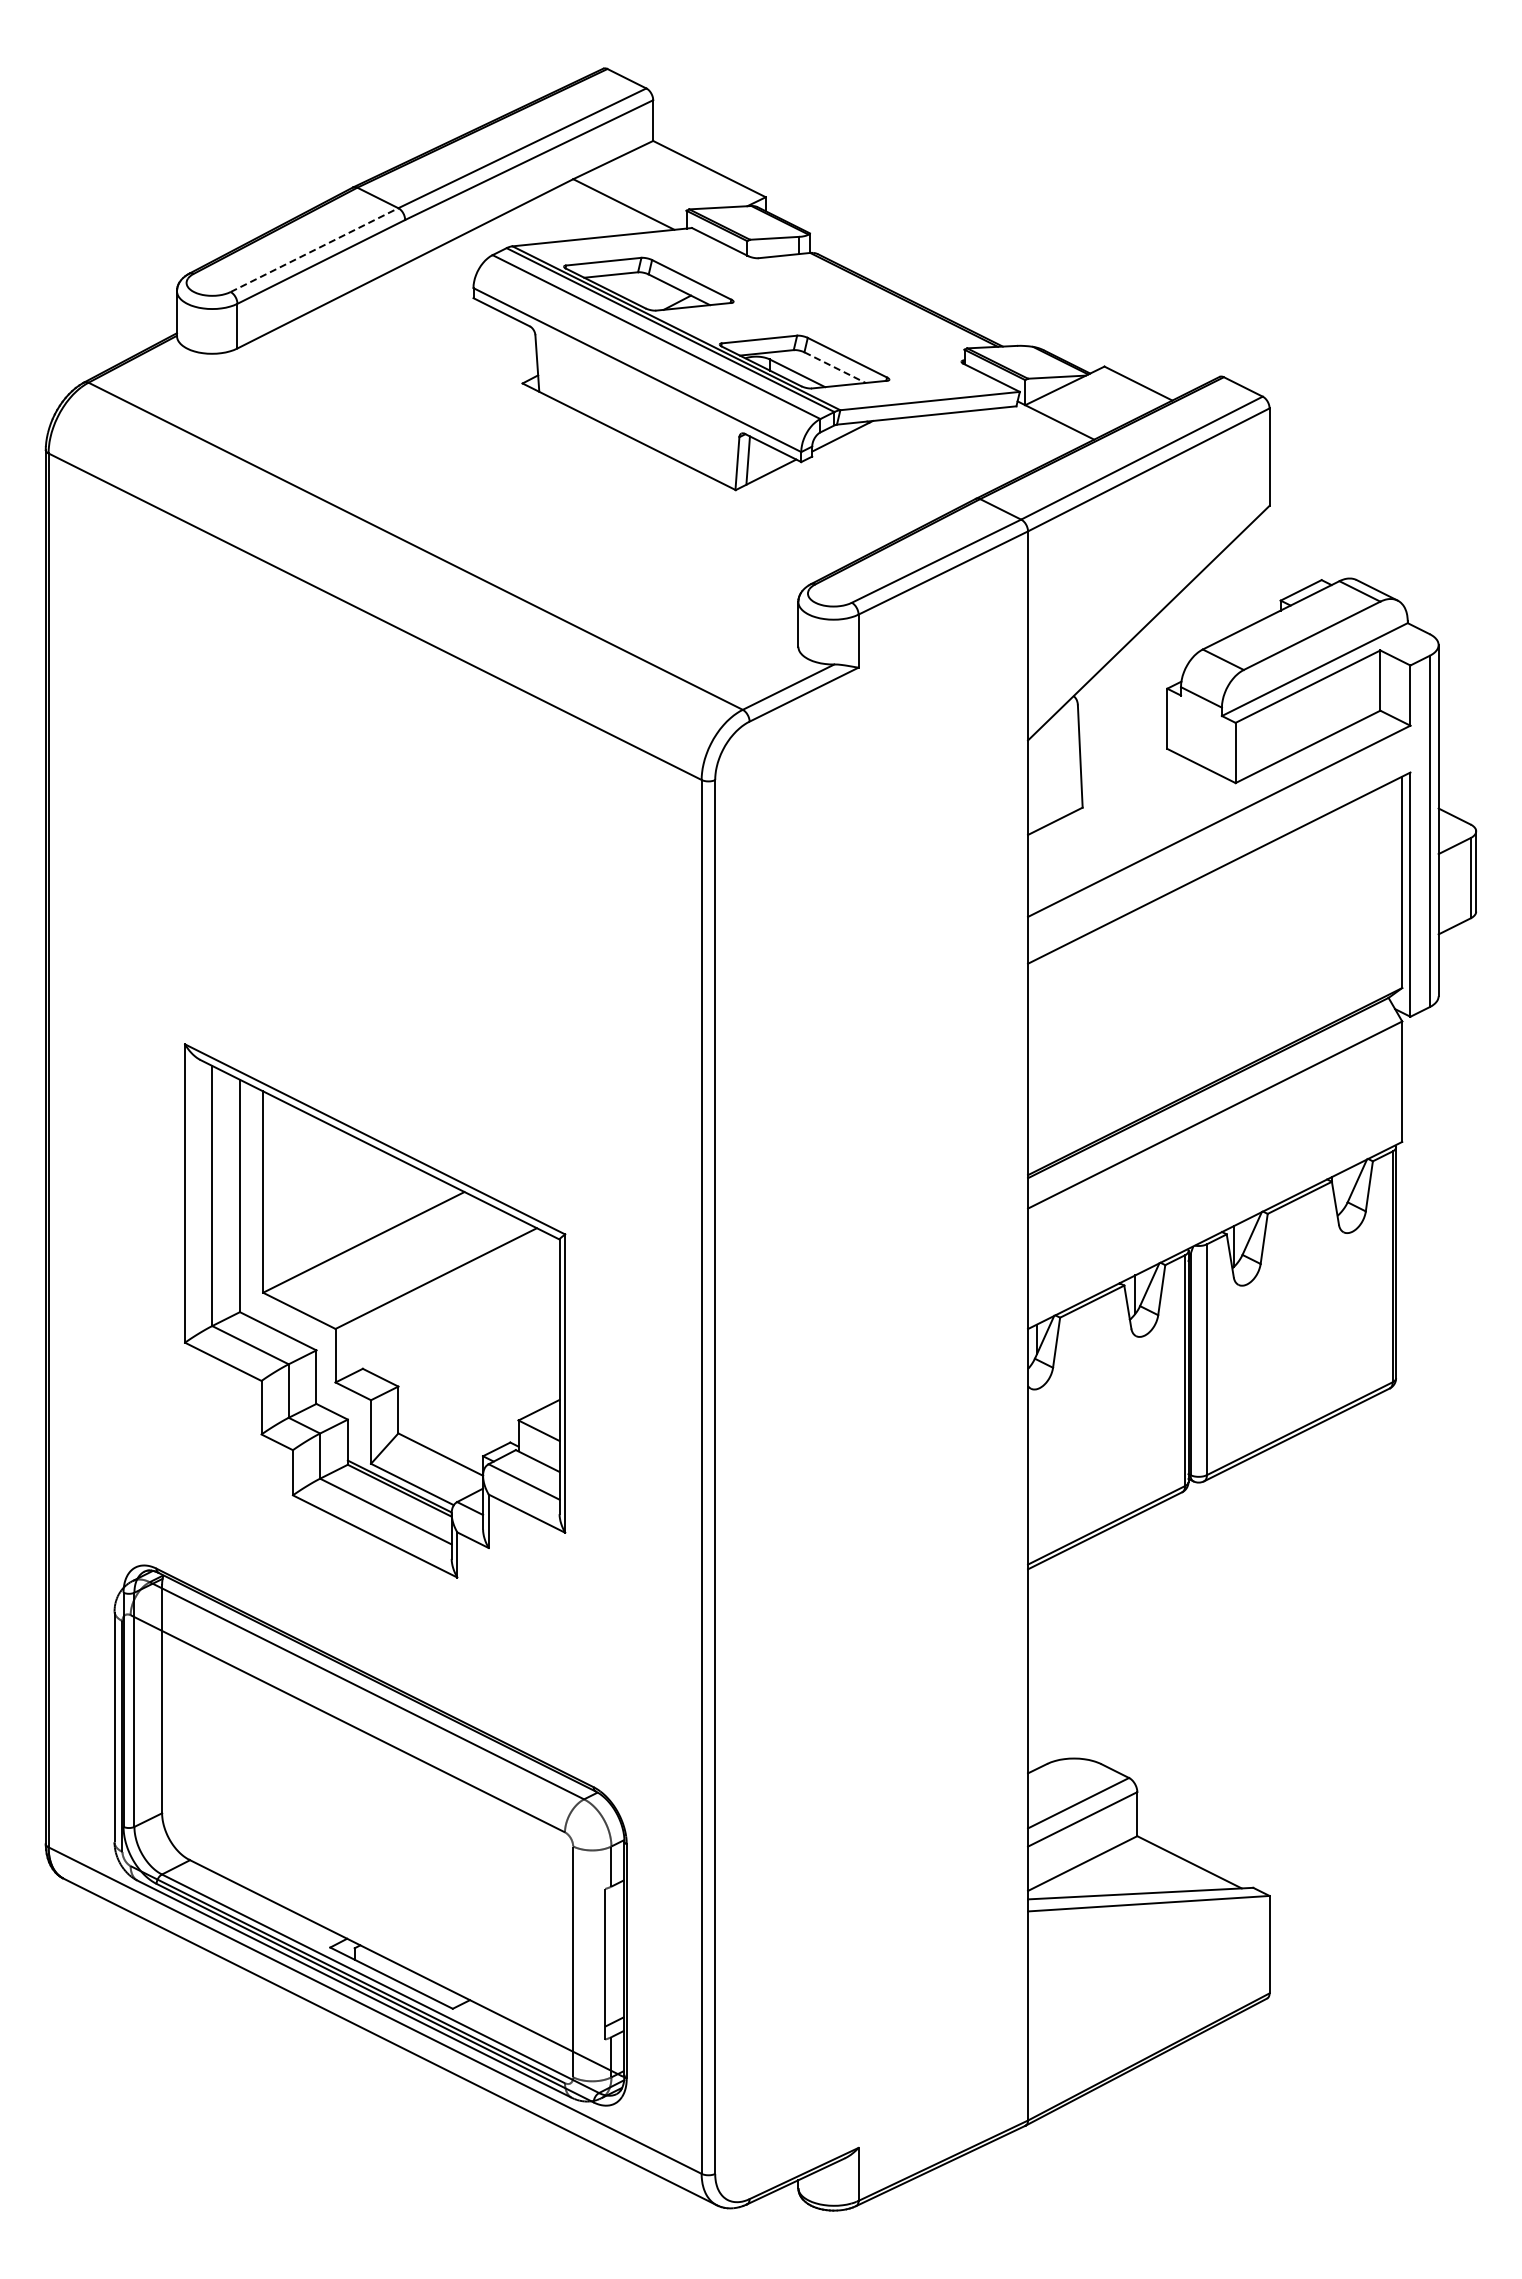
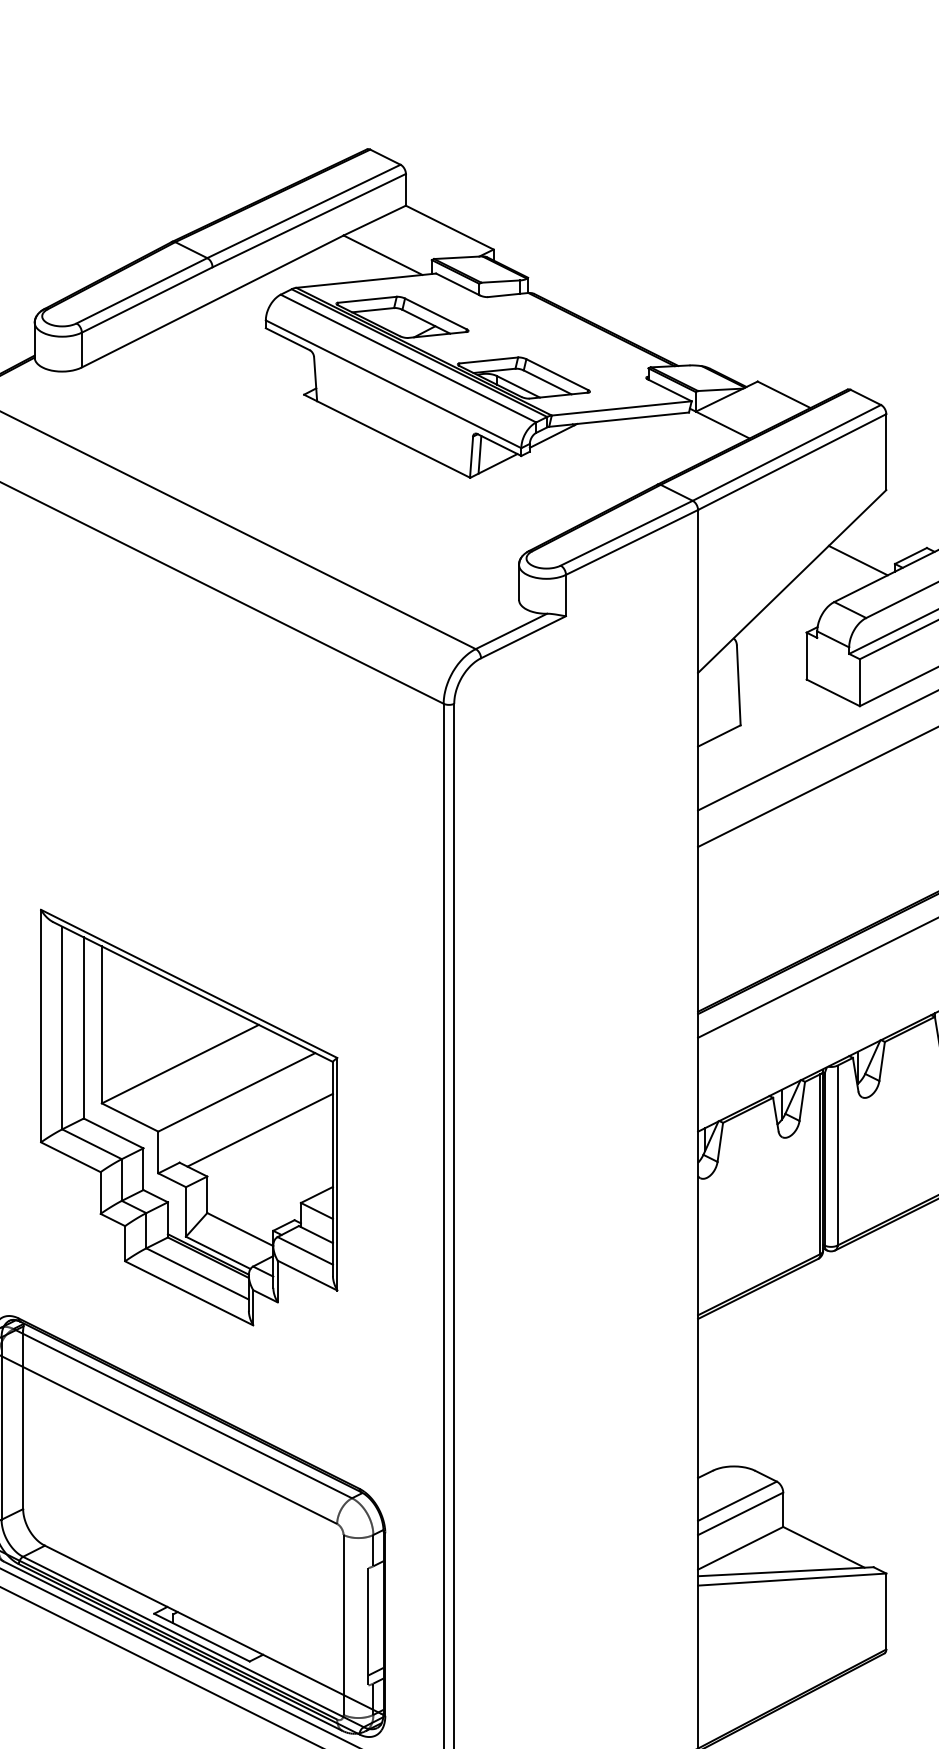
line: (314, 250) -> (141, 291), dashed -> solid
line: (835, 367) -> (548, 382), dashed -> solid
line: (1233, 596) -> (858, 560), added
line: (465, 1326) -> (259, 1129), added

